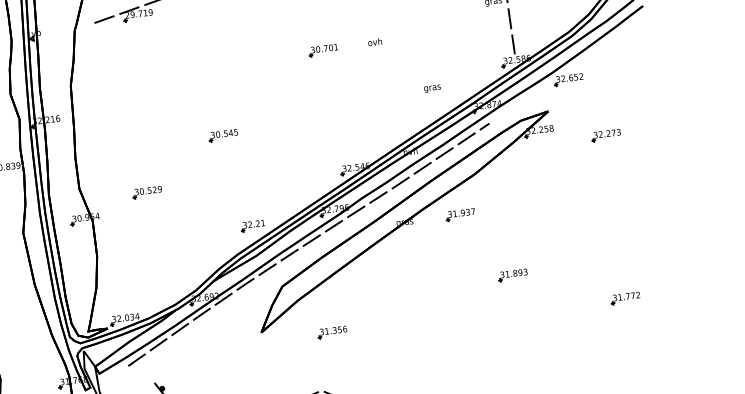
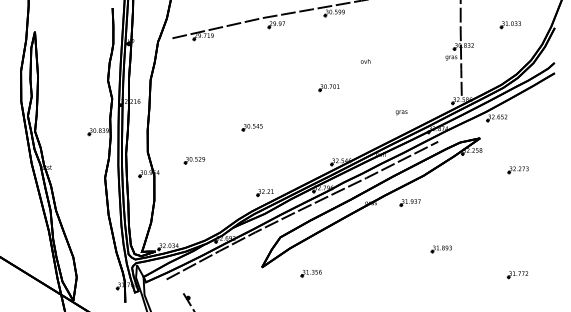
text: (374, 42) -> (365, 61), moved
part: (322, 51) -> (328, 88), moved
part: (605, 136) -> (517, 170), moved

